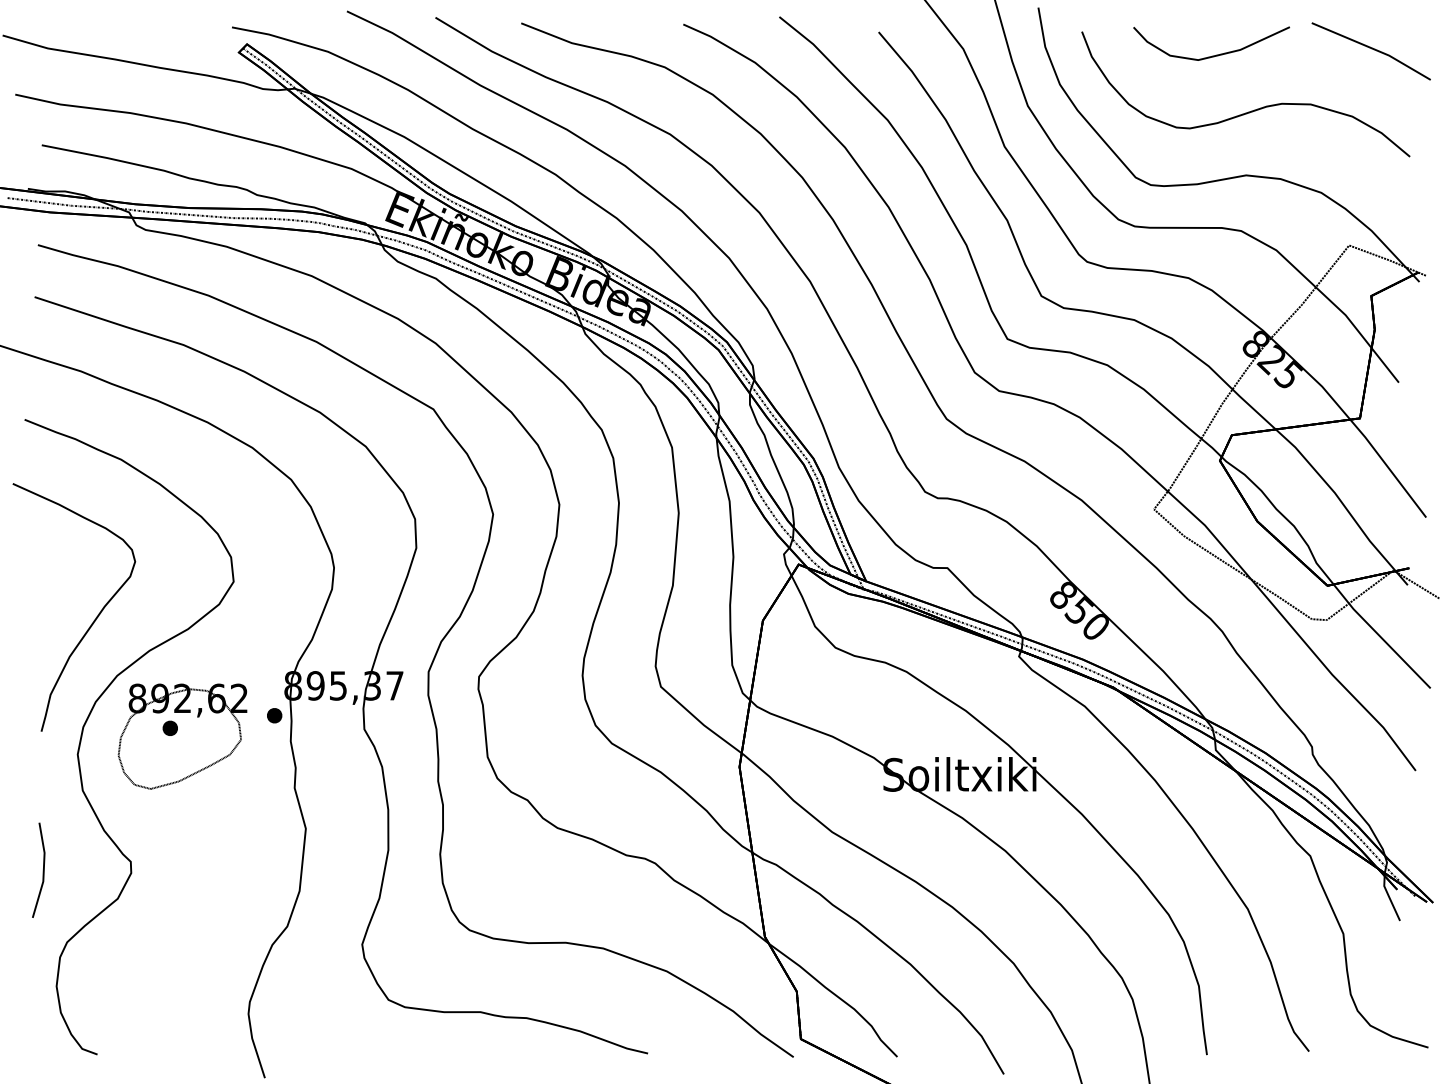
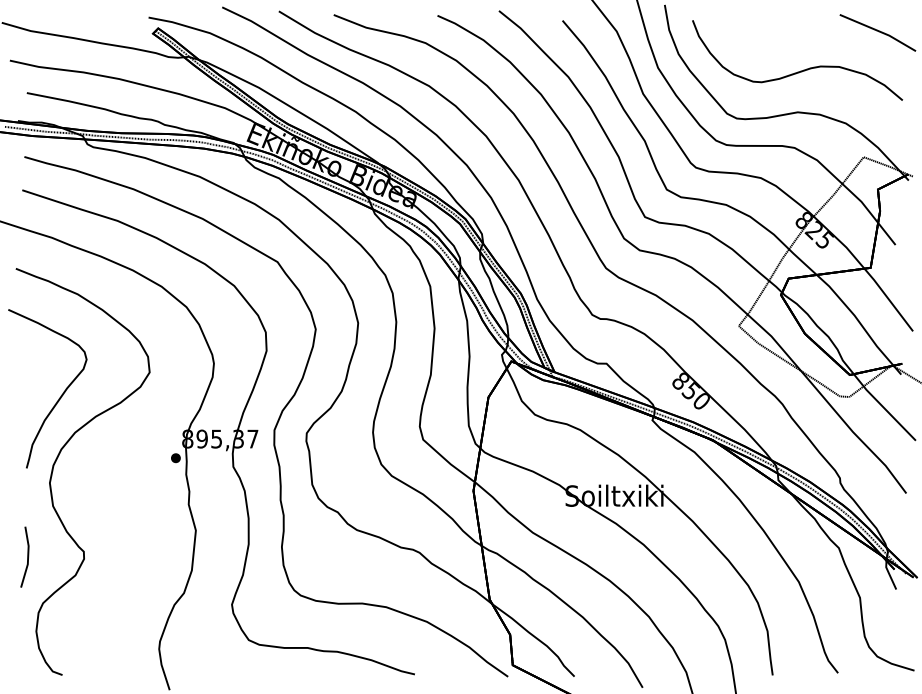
curve: (1215, 53) -> (778, 34), removed
part: (181, 736) -> (116, 471), removed

